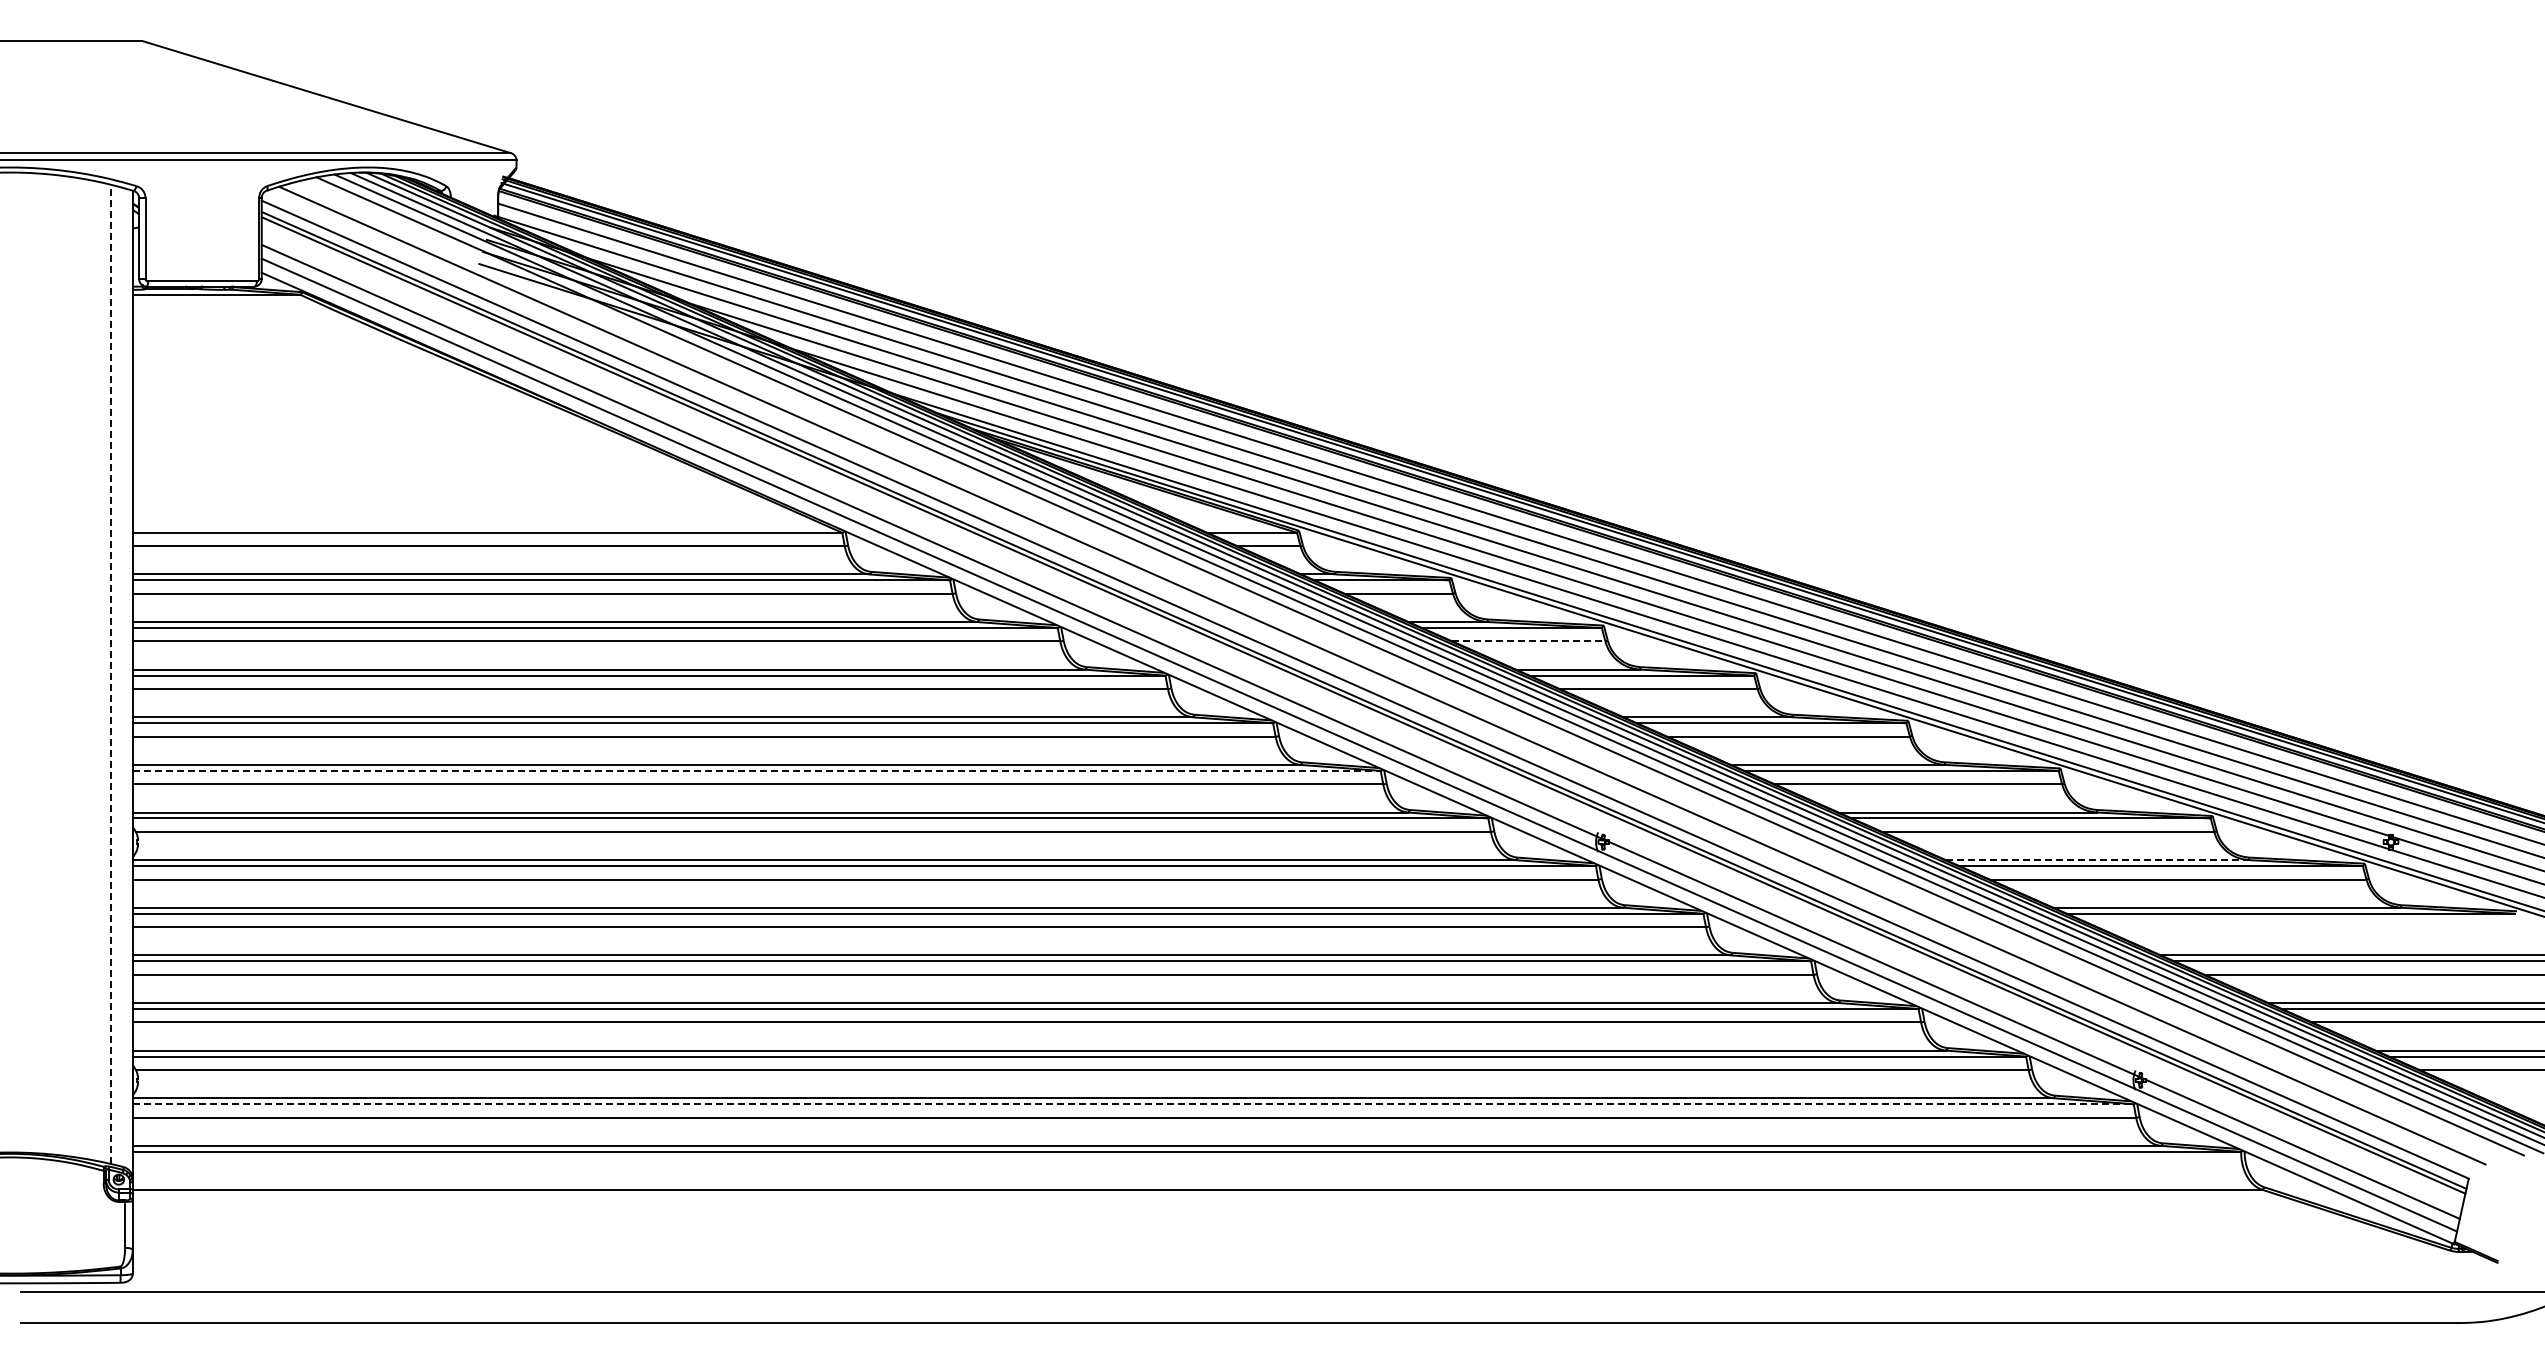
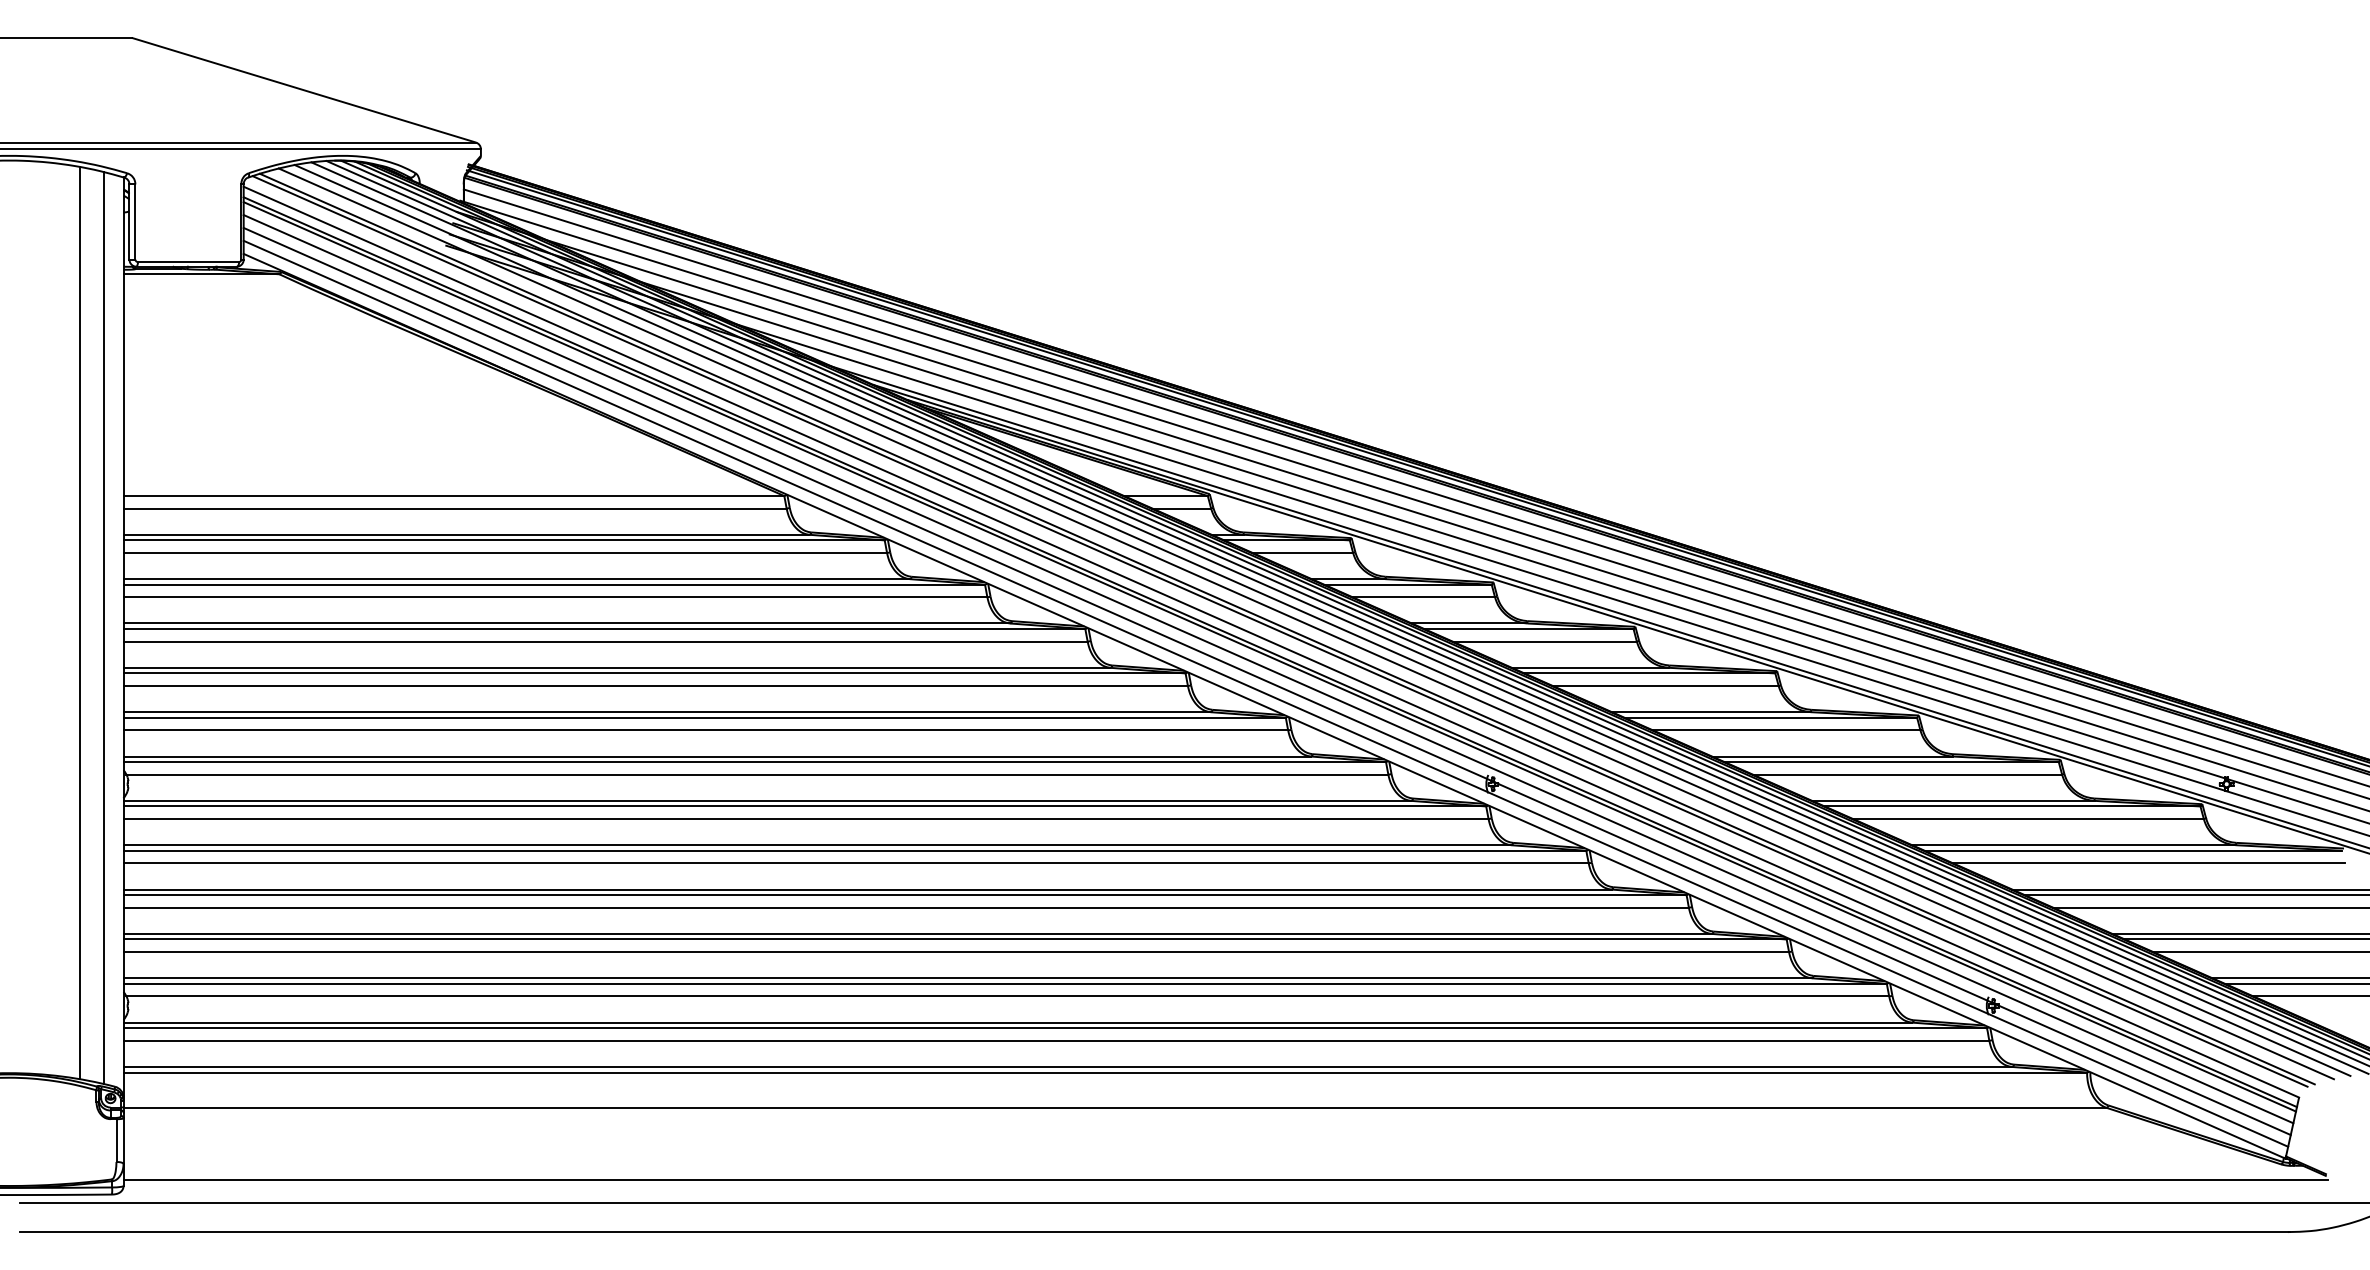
line: (1528, 641) -> (1423, 597), dashed -> solid
line: (85, 668) -> (79, 622), added
line: (1402, 670) -> (1306, 624), added
line: (111, 674) -> (103, 628), dashed -> solid
line: (1374, 678) -> (1279, 631), added
line: (1361, 718) -> (1267, 668), added
line: (756, 770) -> (704, 717), dashed -> solid
line: (2097, 860) -> (1953, 801), dashed -> solid
line: (2307, 927) -> (2148, 863), added
line: (1133, 1104) -> (1055, 1028), dashed -> solid
line: (1315, 1267) -> (1225, 1180), added

